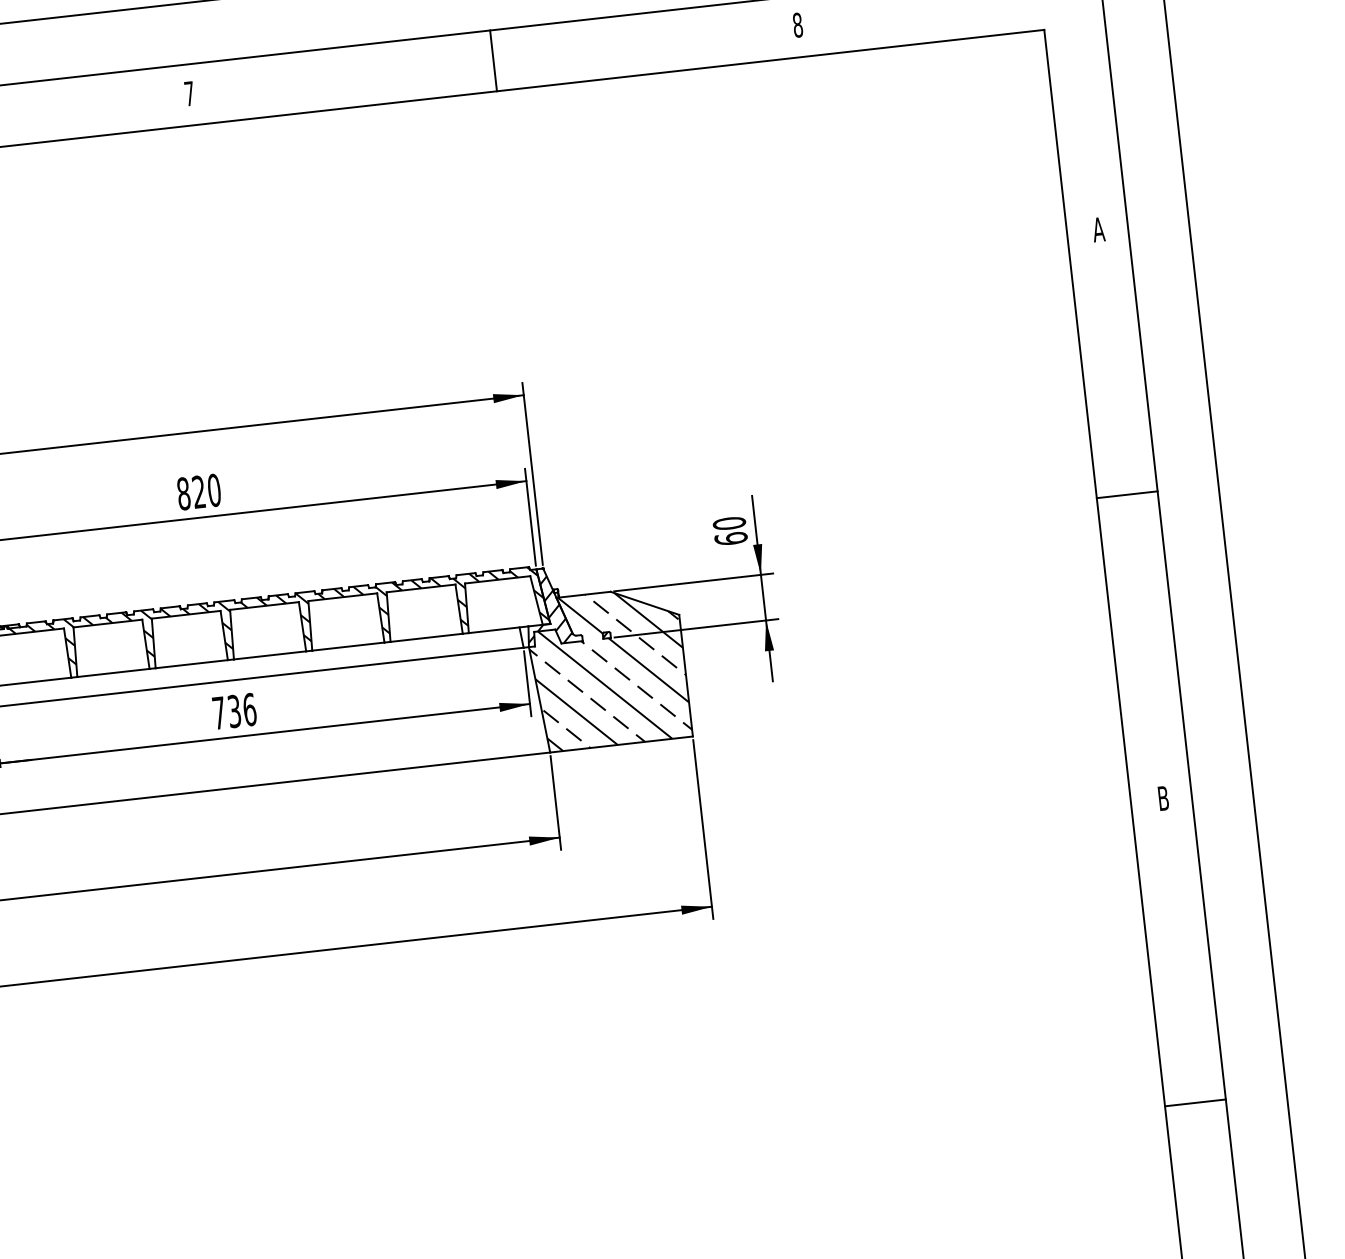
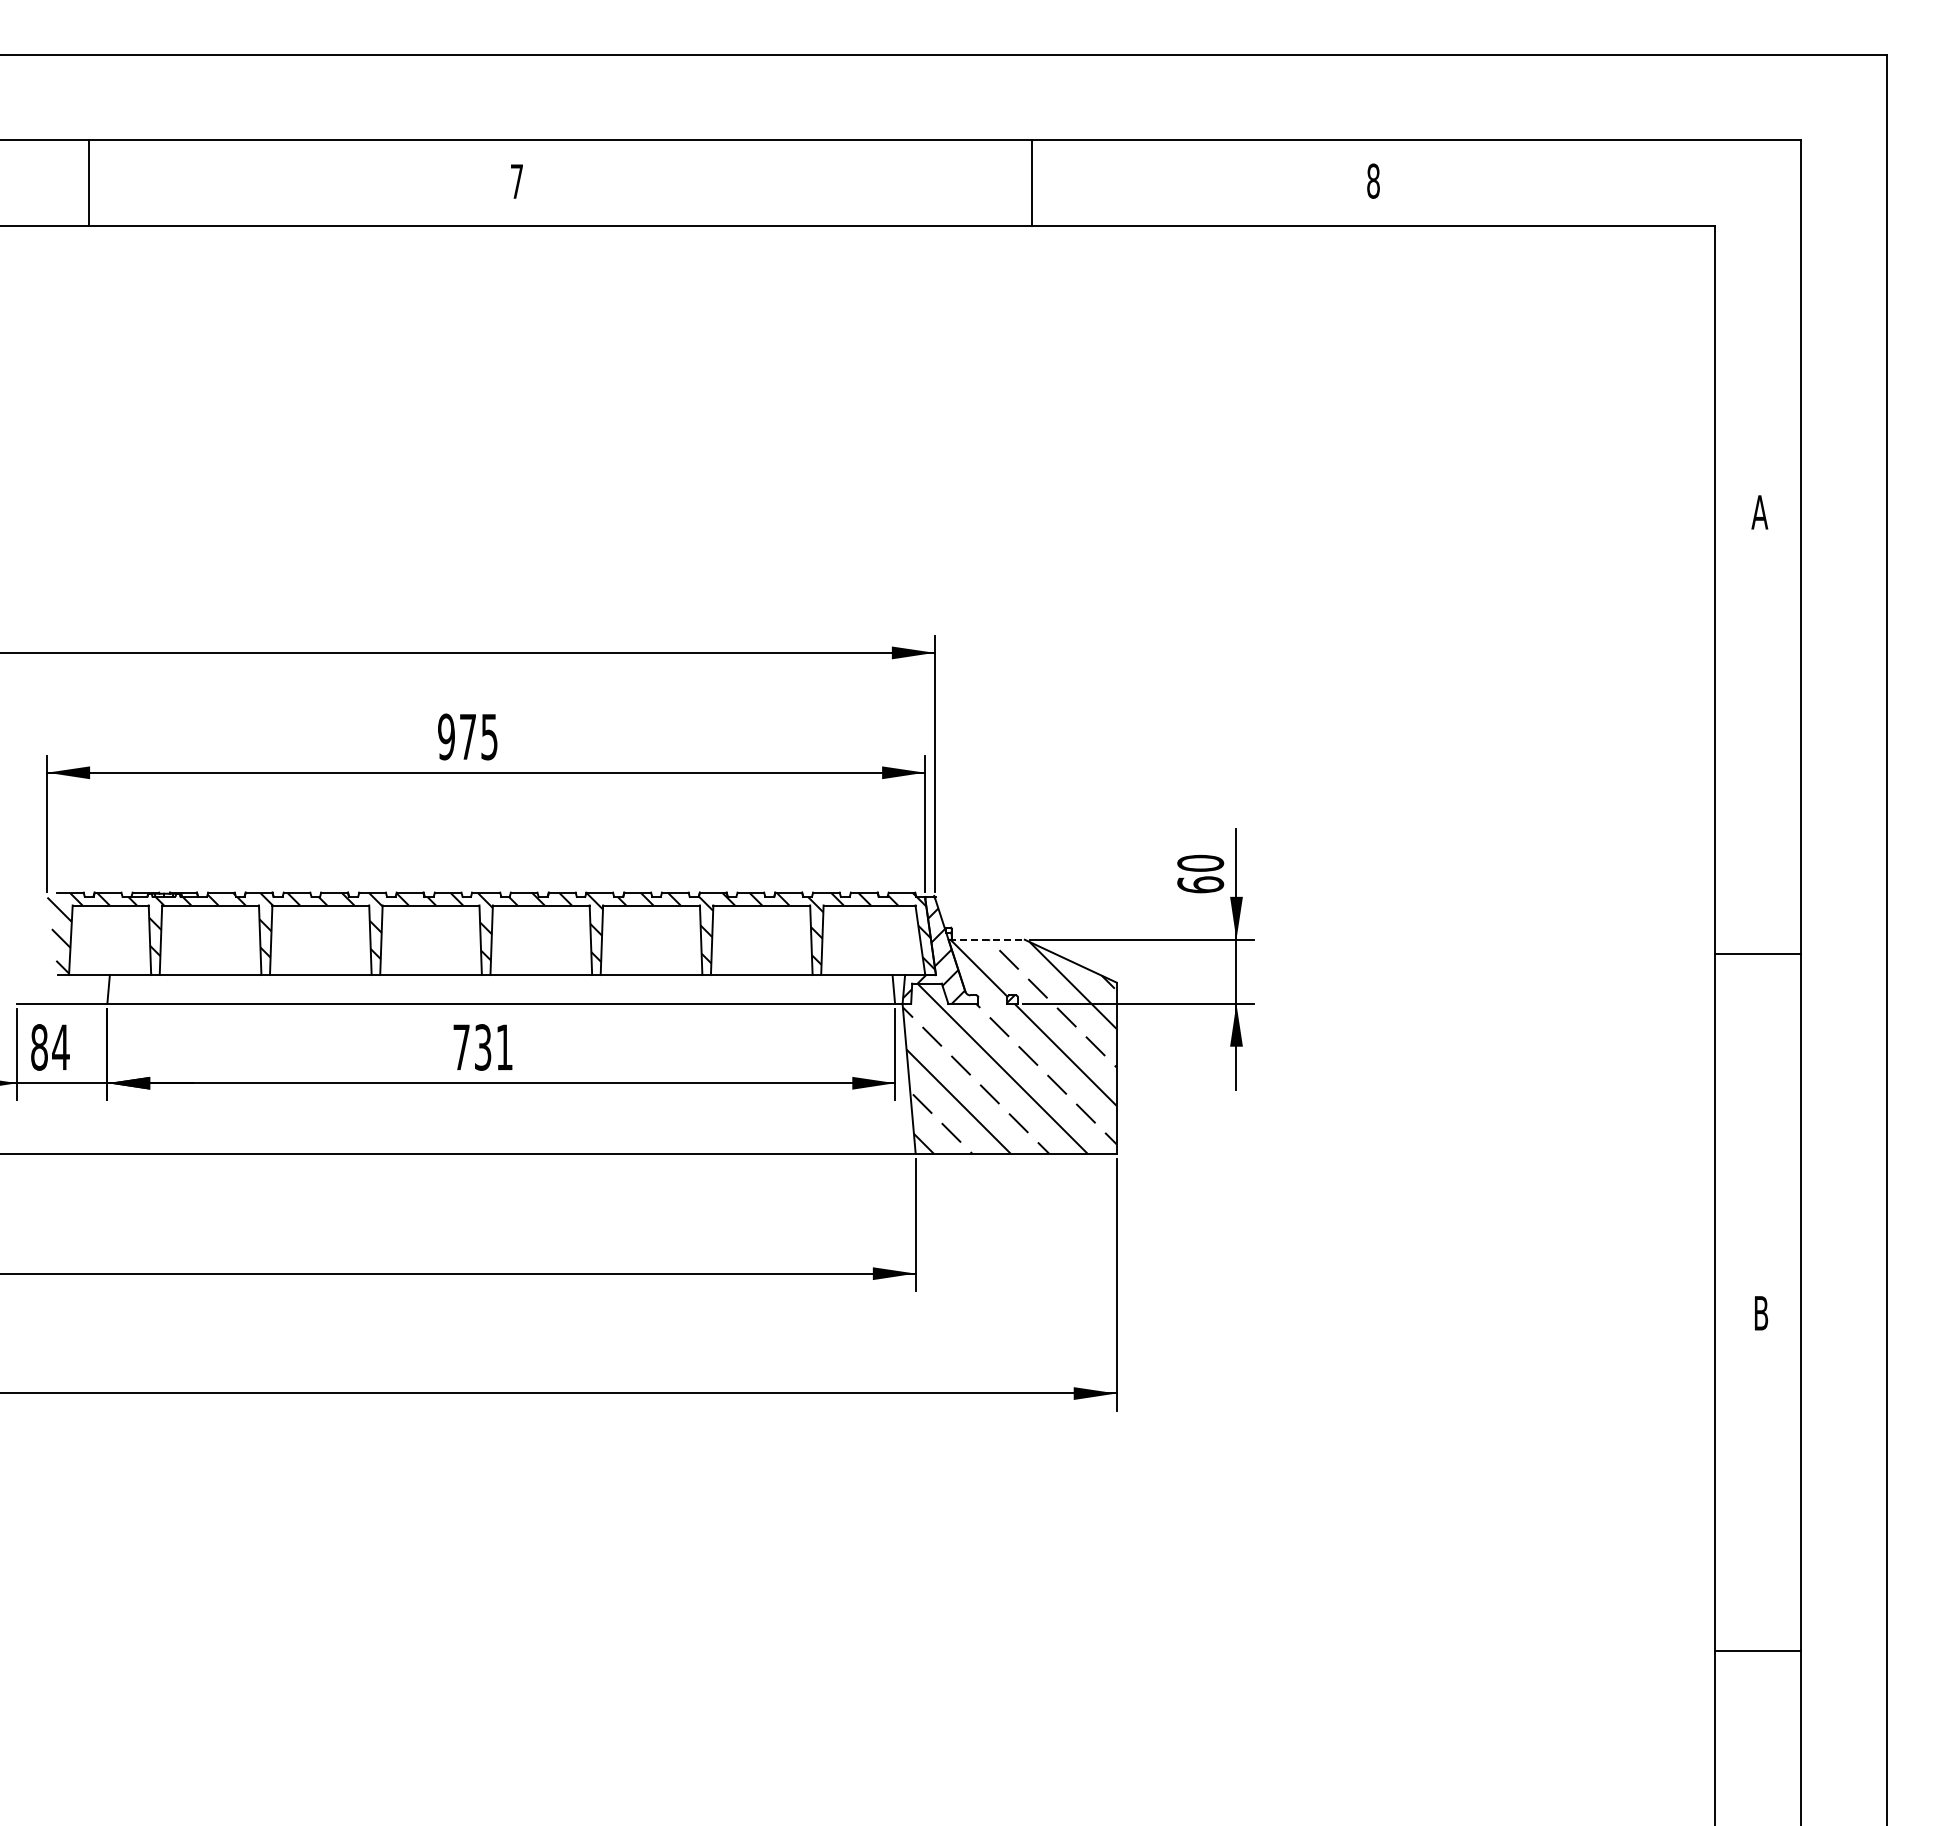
line: (493, 61) -> (1031, 183), moved
text: (199, 491) -> (468, 736), 820 -> 975
line: (1127, 494) -> (1758, 954), moved
line: (584, 594) -> (987, 939), solid -> dashed
text: (249, 709) -> (504, 1047), 736 -> 731
line: (1195, 1102) -> (1758, 1650), moved

